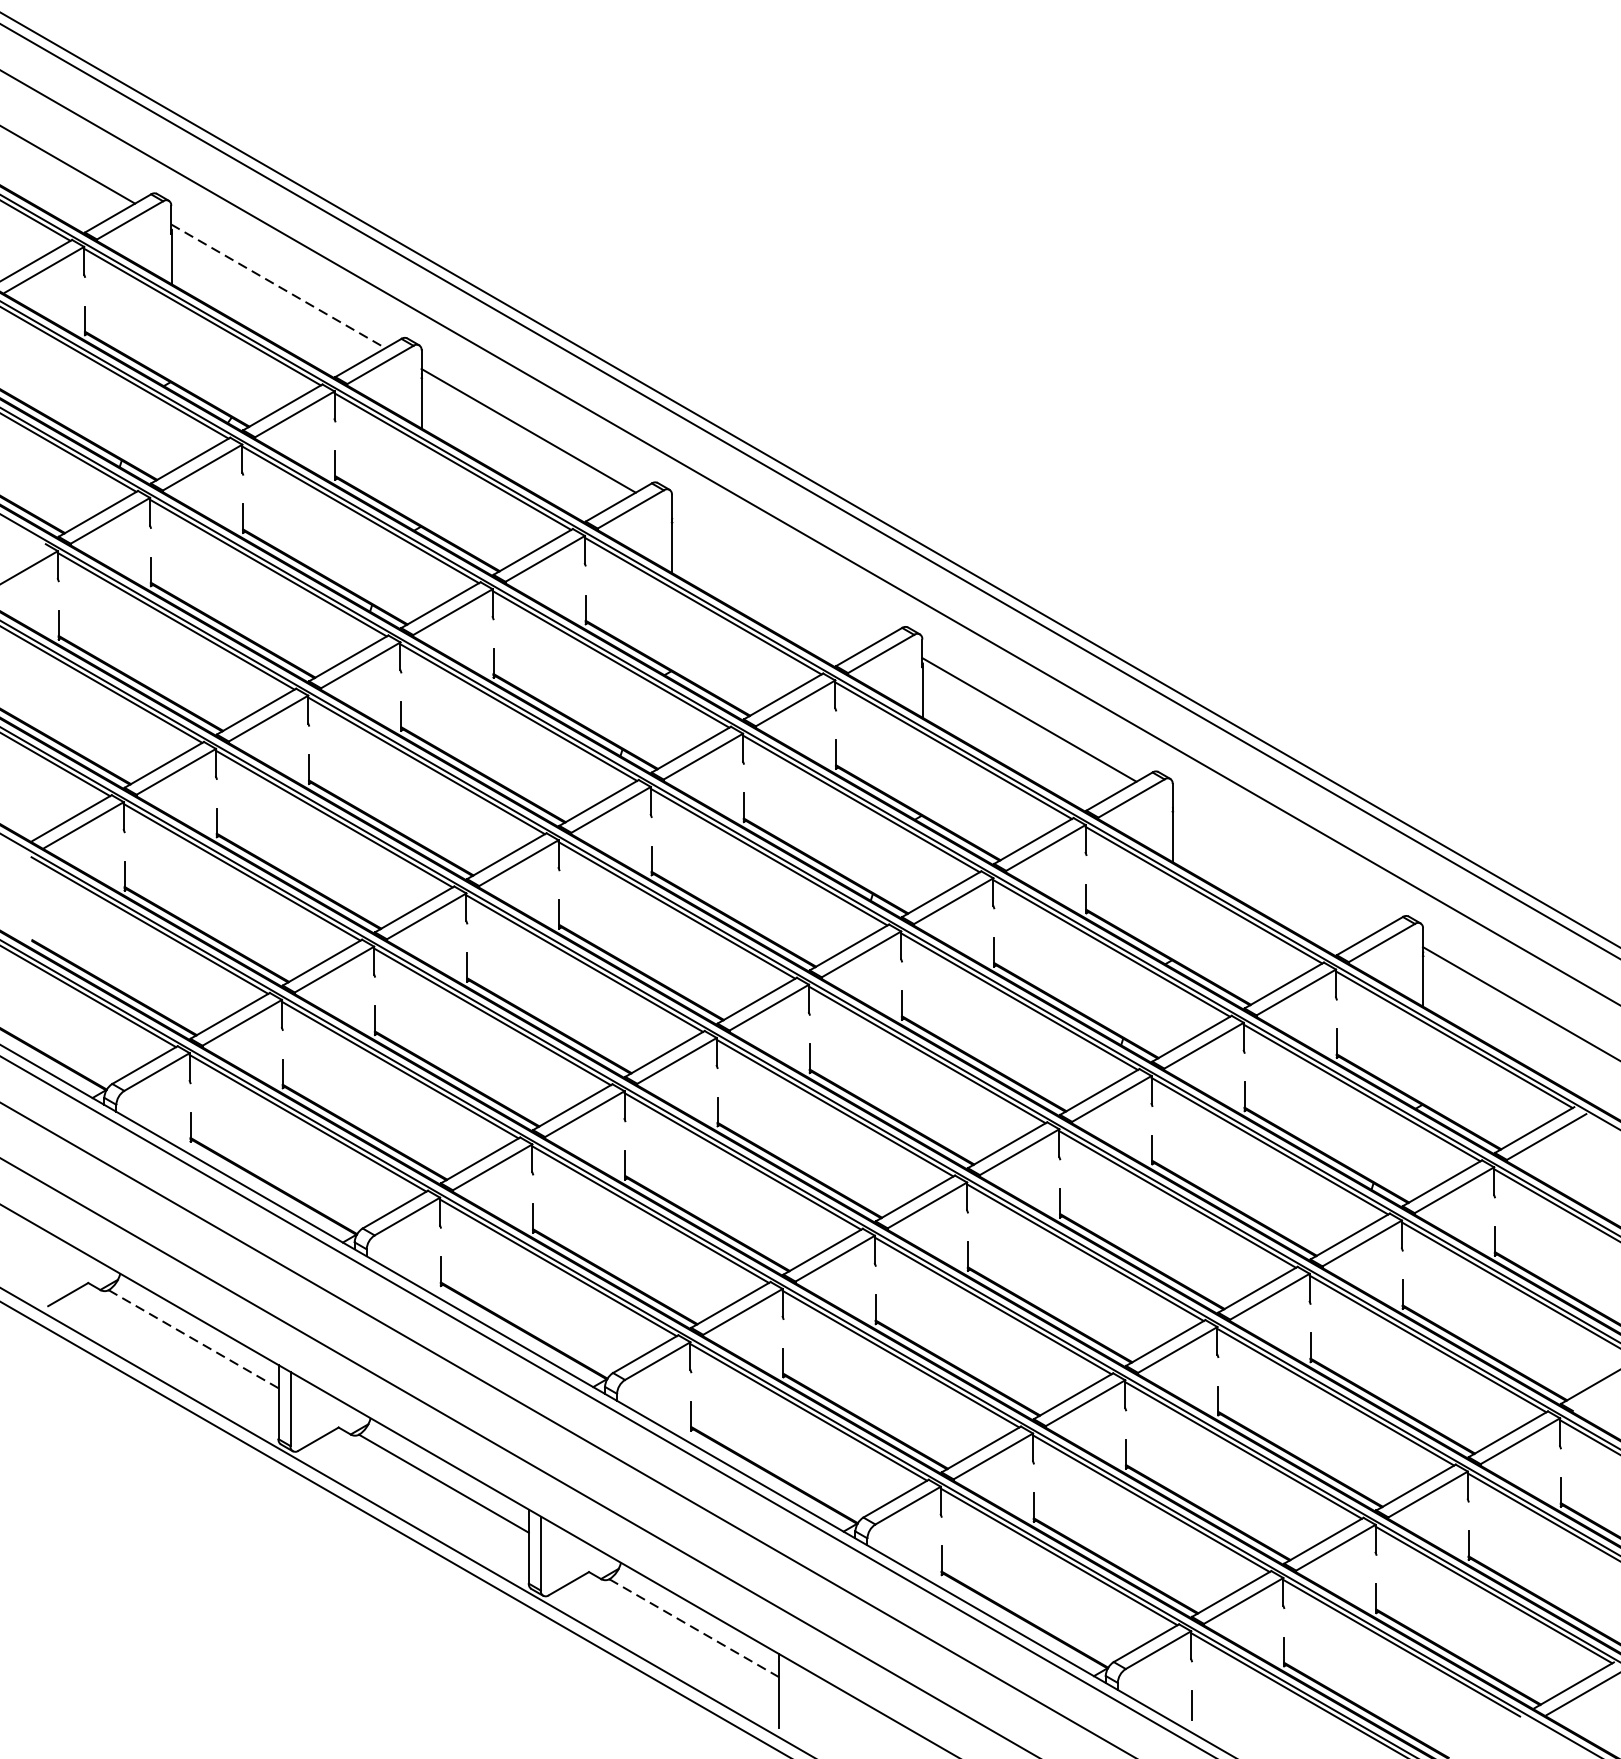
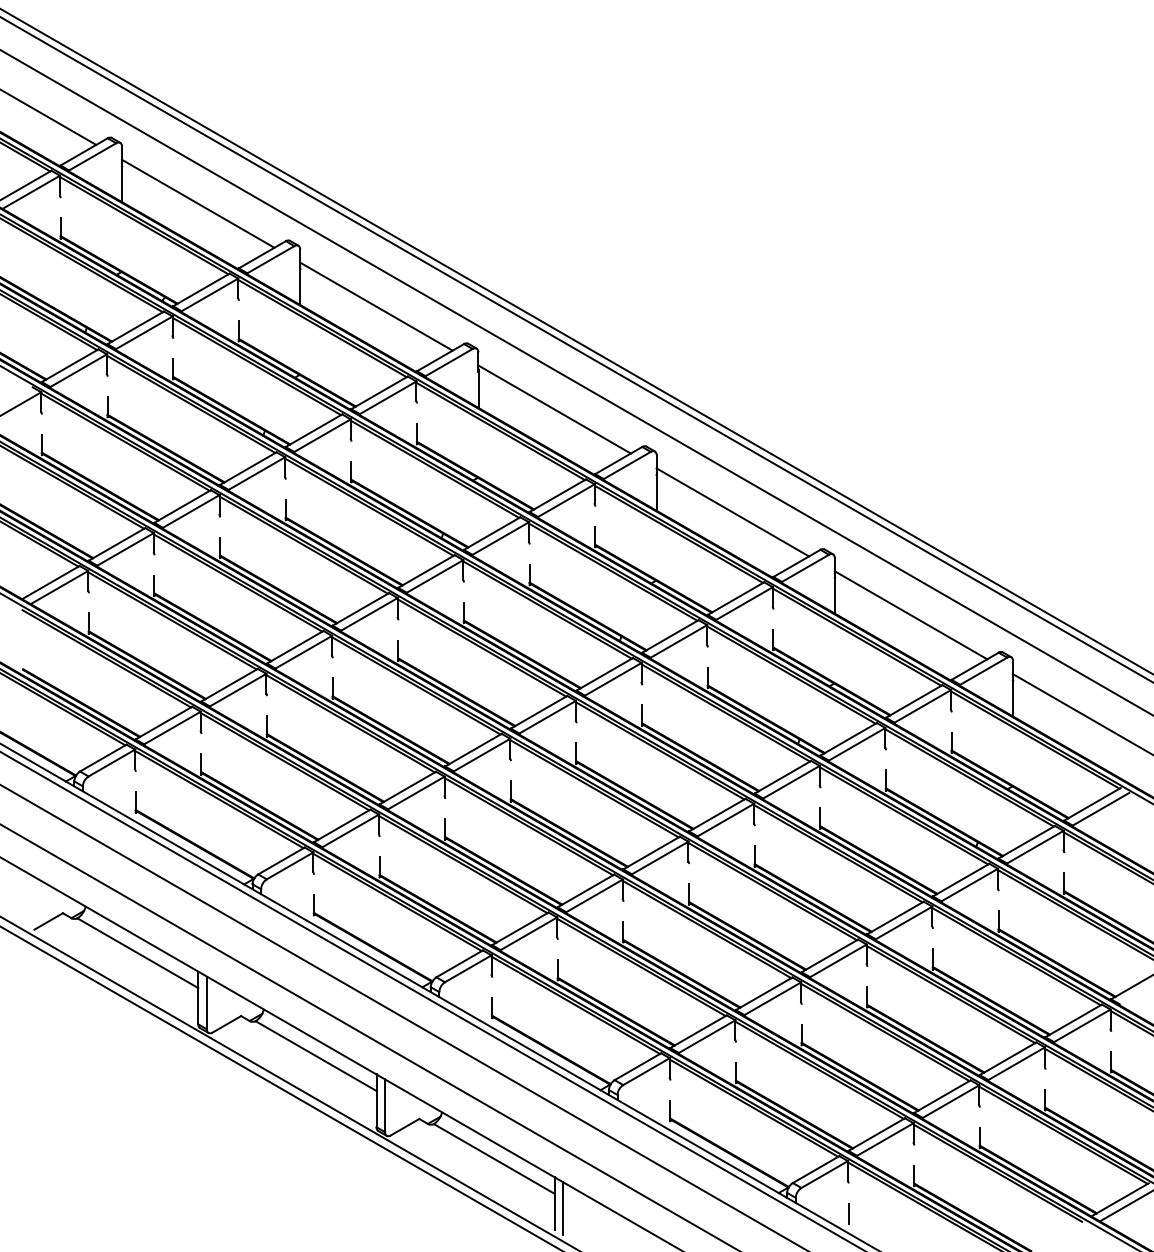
line: (278, 287) -> (198, 204), dashed -> solid
line: (778, 575) -> (554, 409), added
line: (1279, 864) -> (910, 615), added
line: (193, 1339) -> (137, 953), dashed -> solid
line: (694, 1627) -> (494, 1158), dashed -> solid
line: (791, 1697) -> (563, 1208), added

